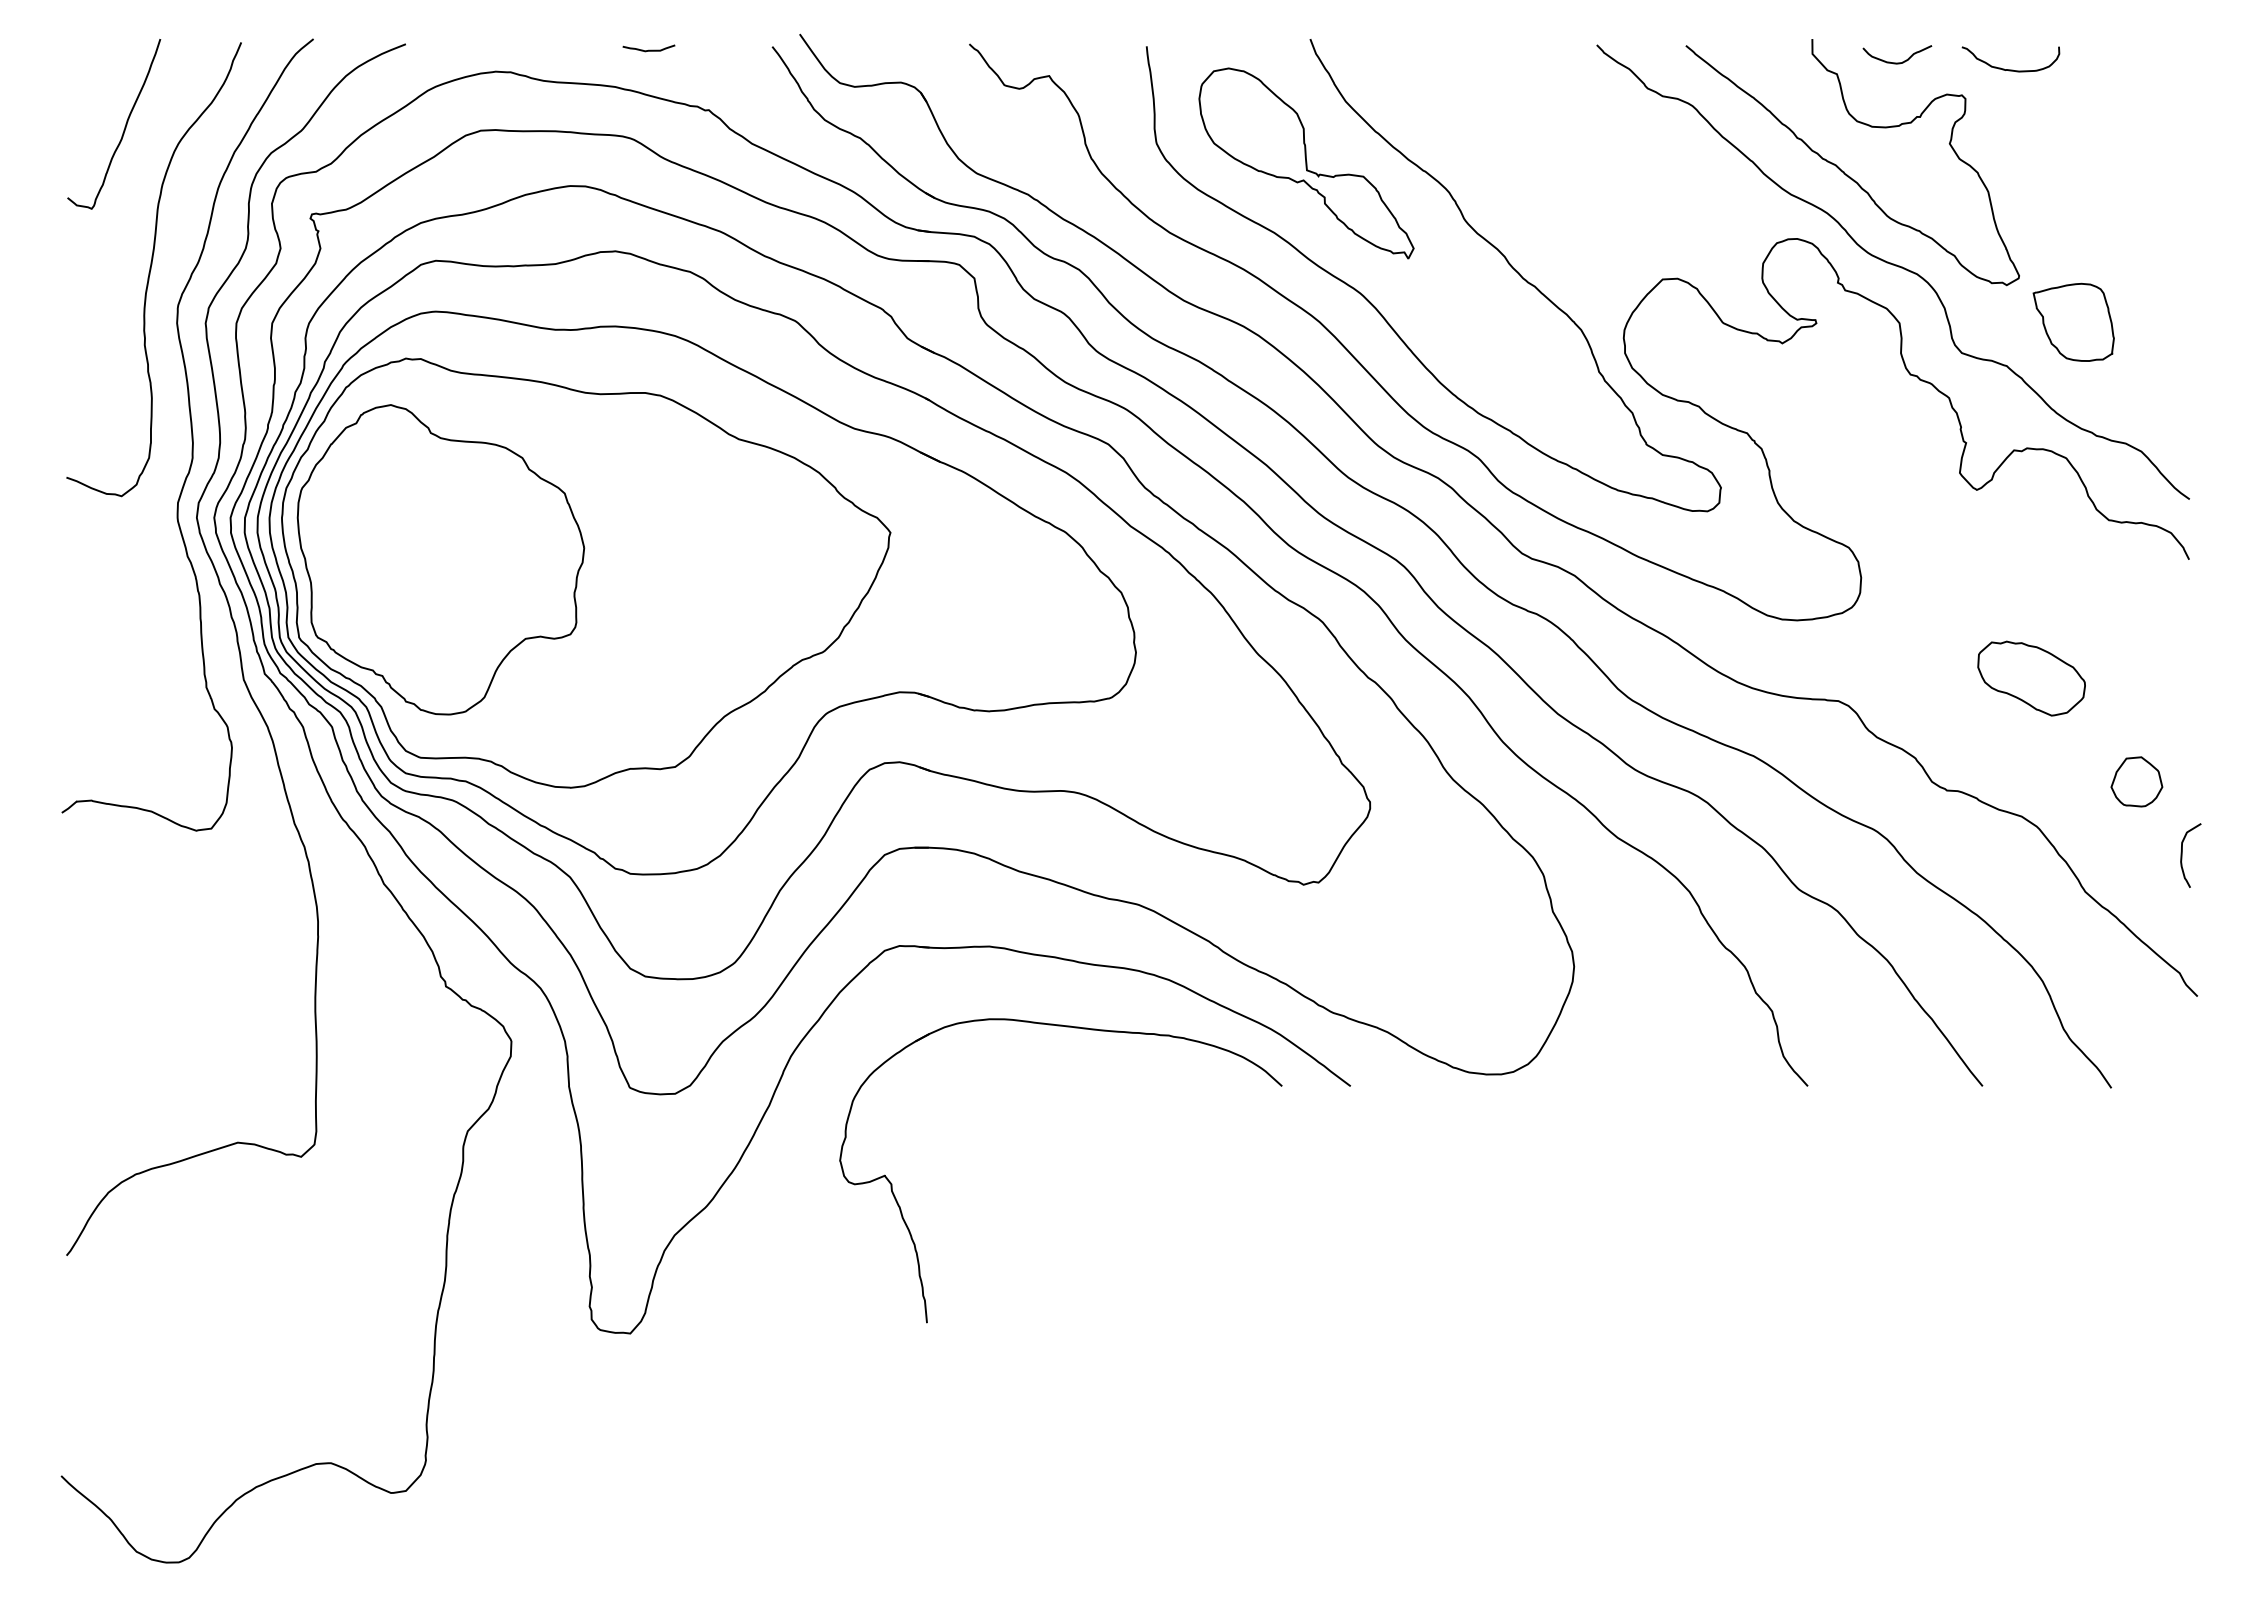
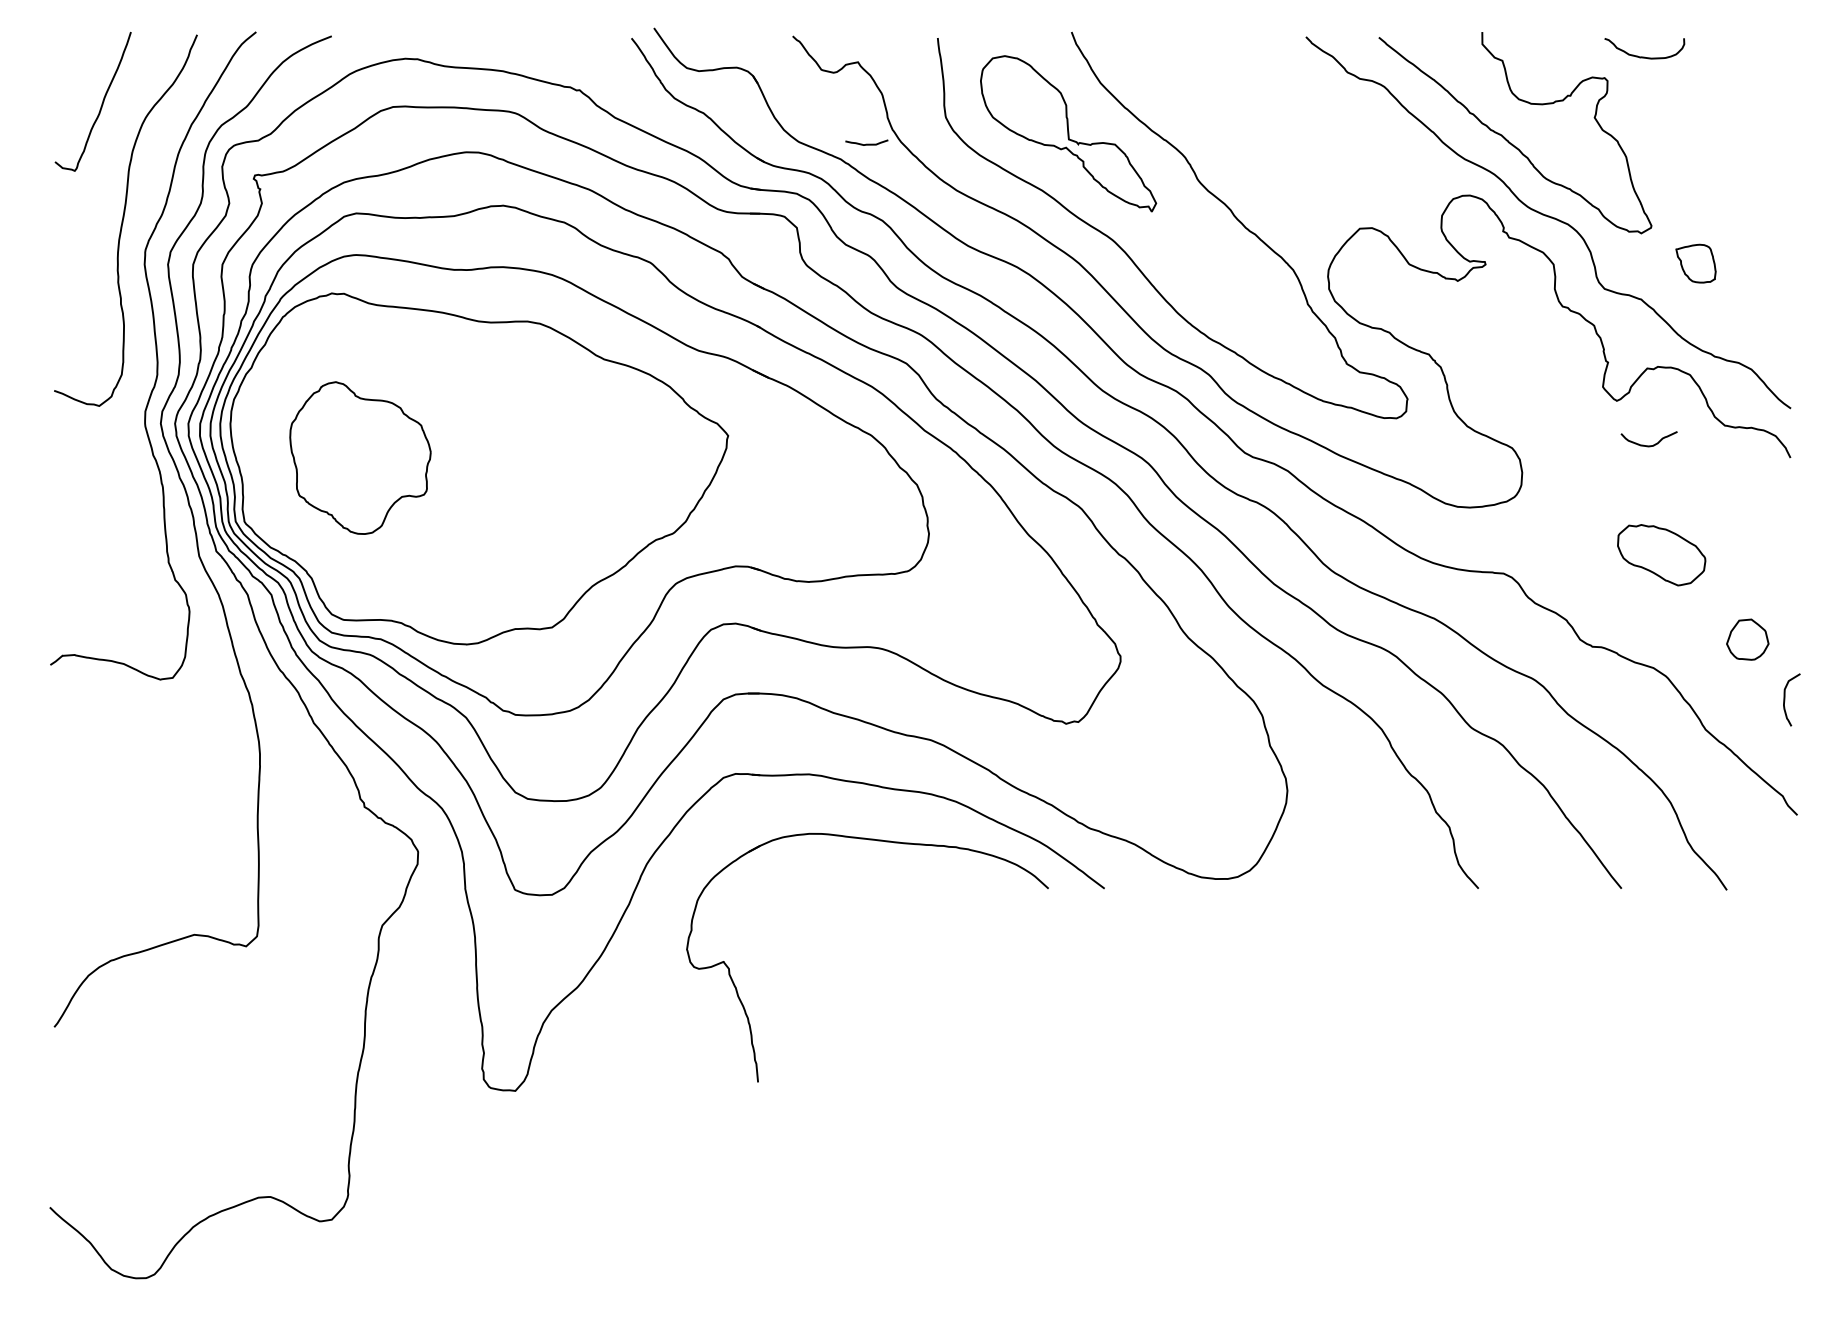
curve: (648, 49) -> (866, 143), moved
curve: (1897, 62) -> (1649, 445), moved
part: (2073, 321) -> (1695, 263), size x0.6
part: (440, 559) -> (360, 457), size x0.6

